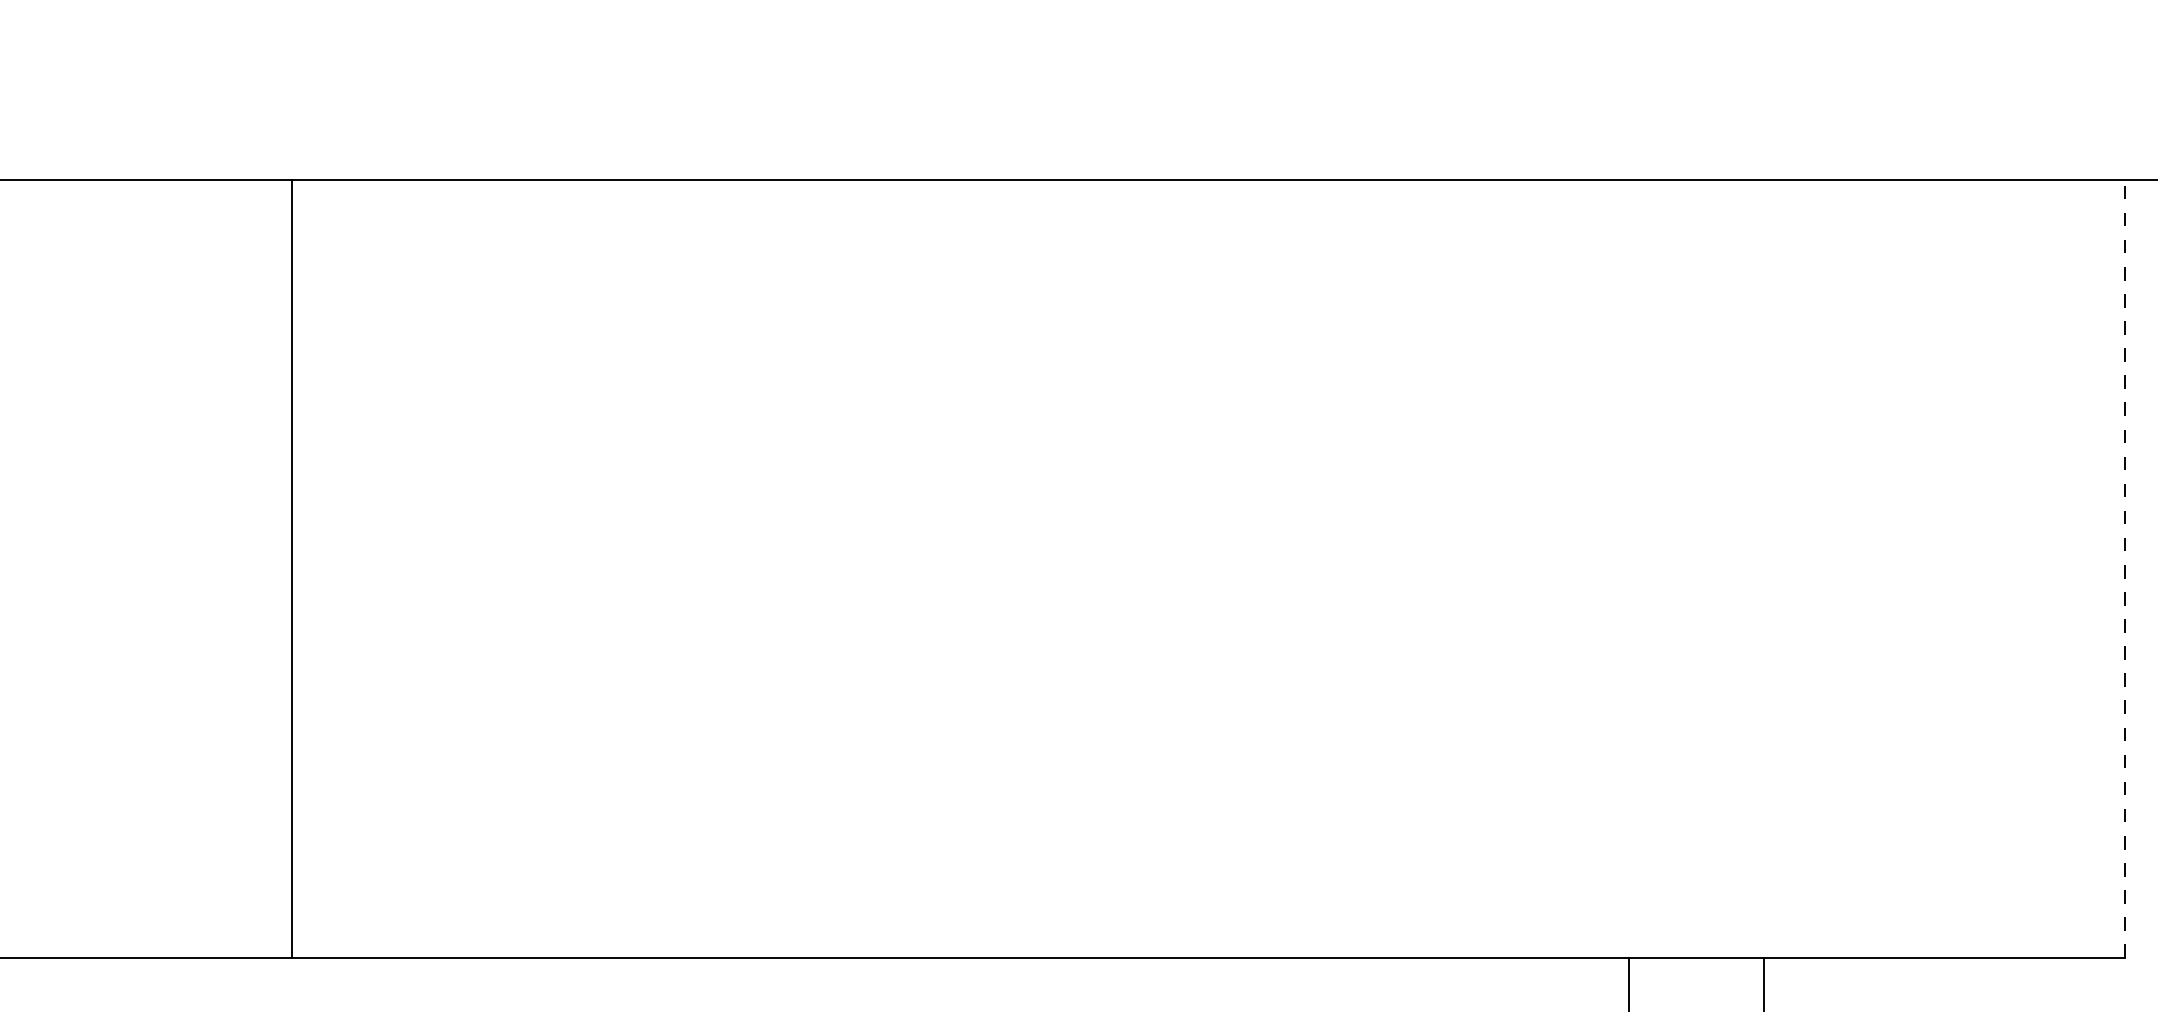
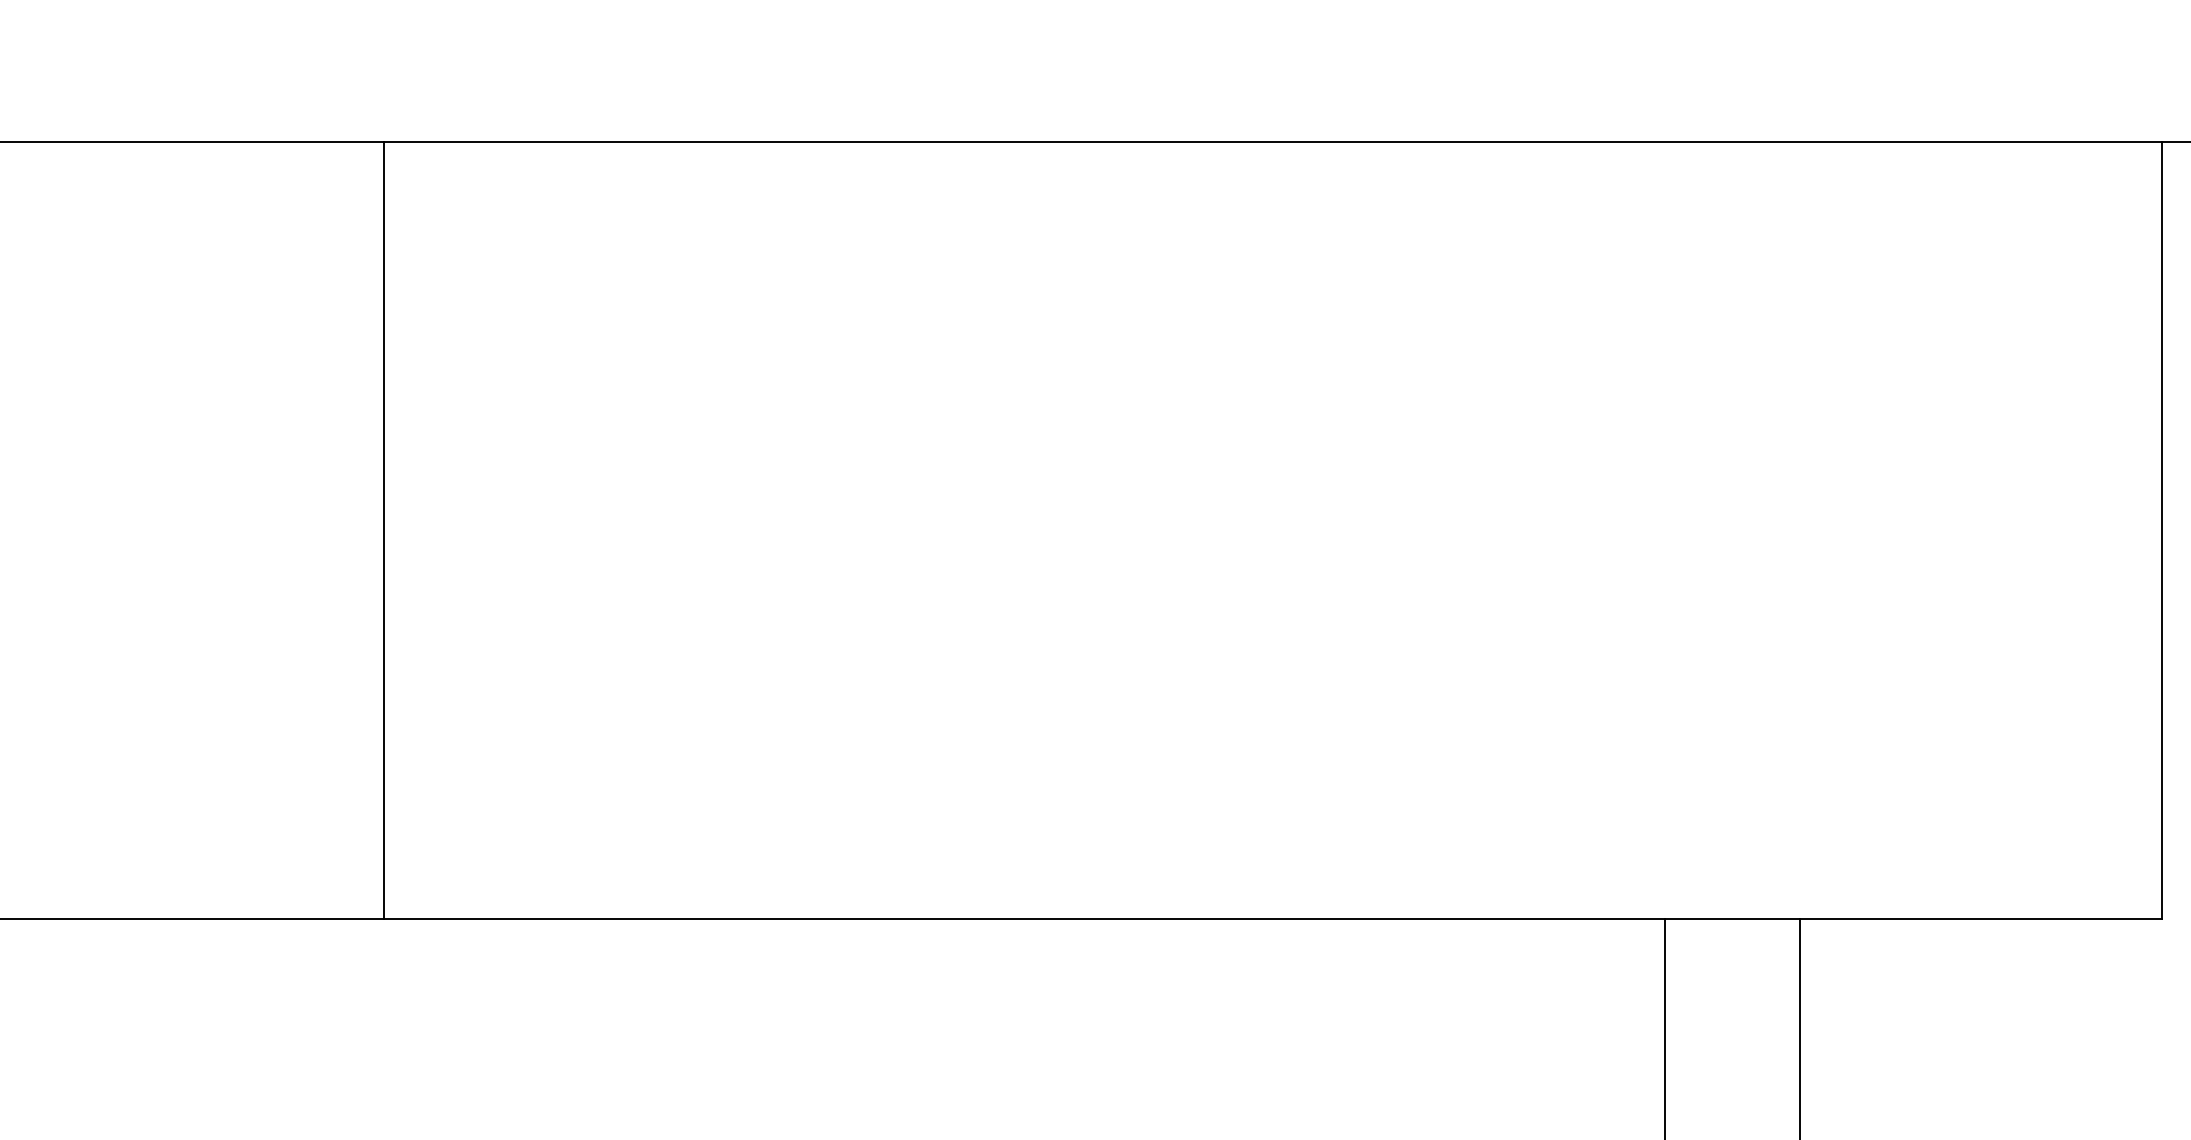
line: (291, 569) -> (383, 530), moved
line: (2125, 569) -> (2161, 530), dashed -> solid

